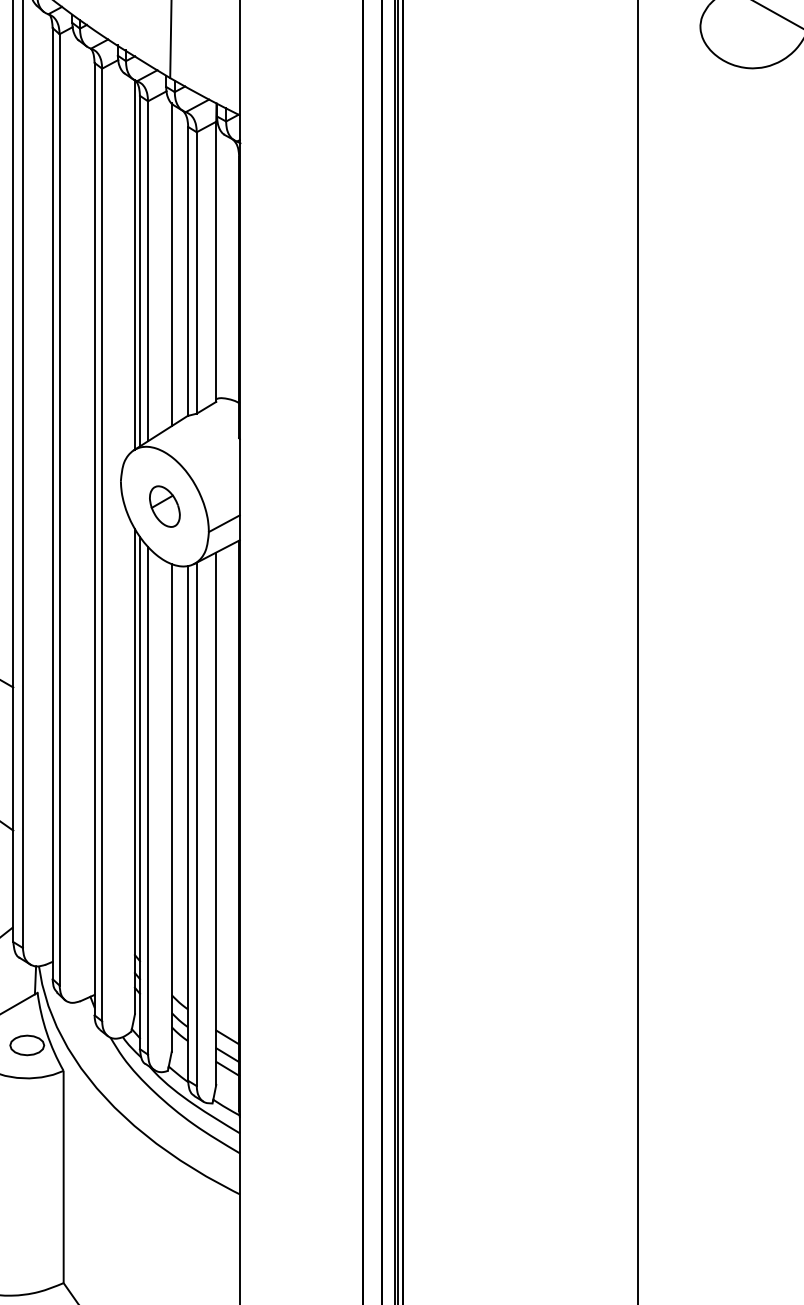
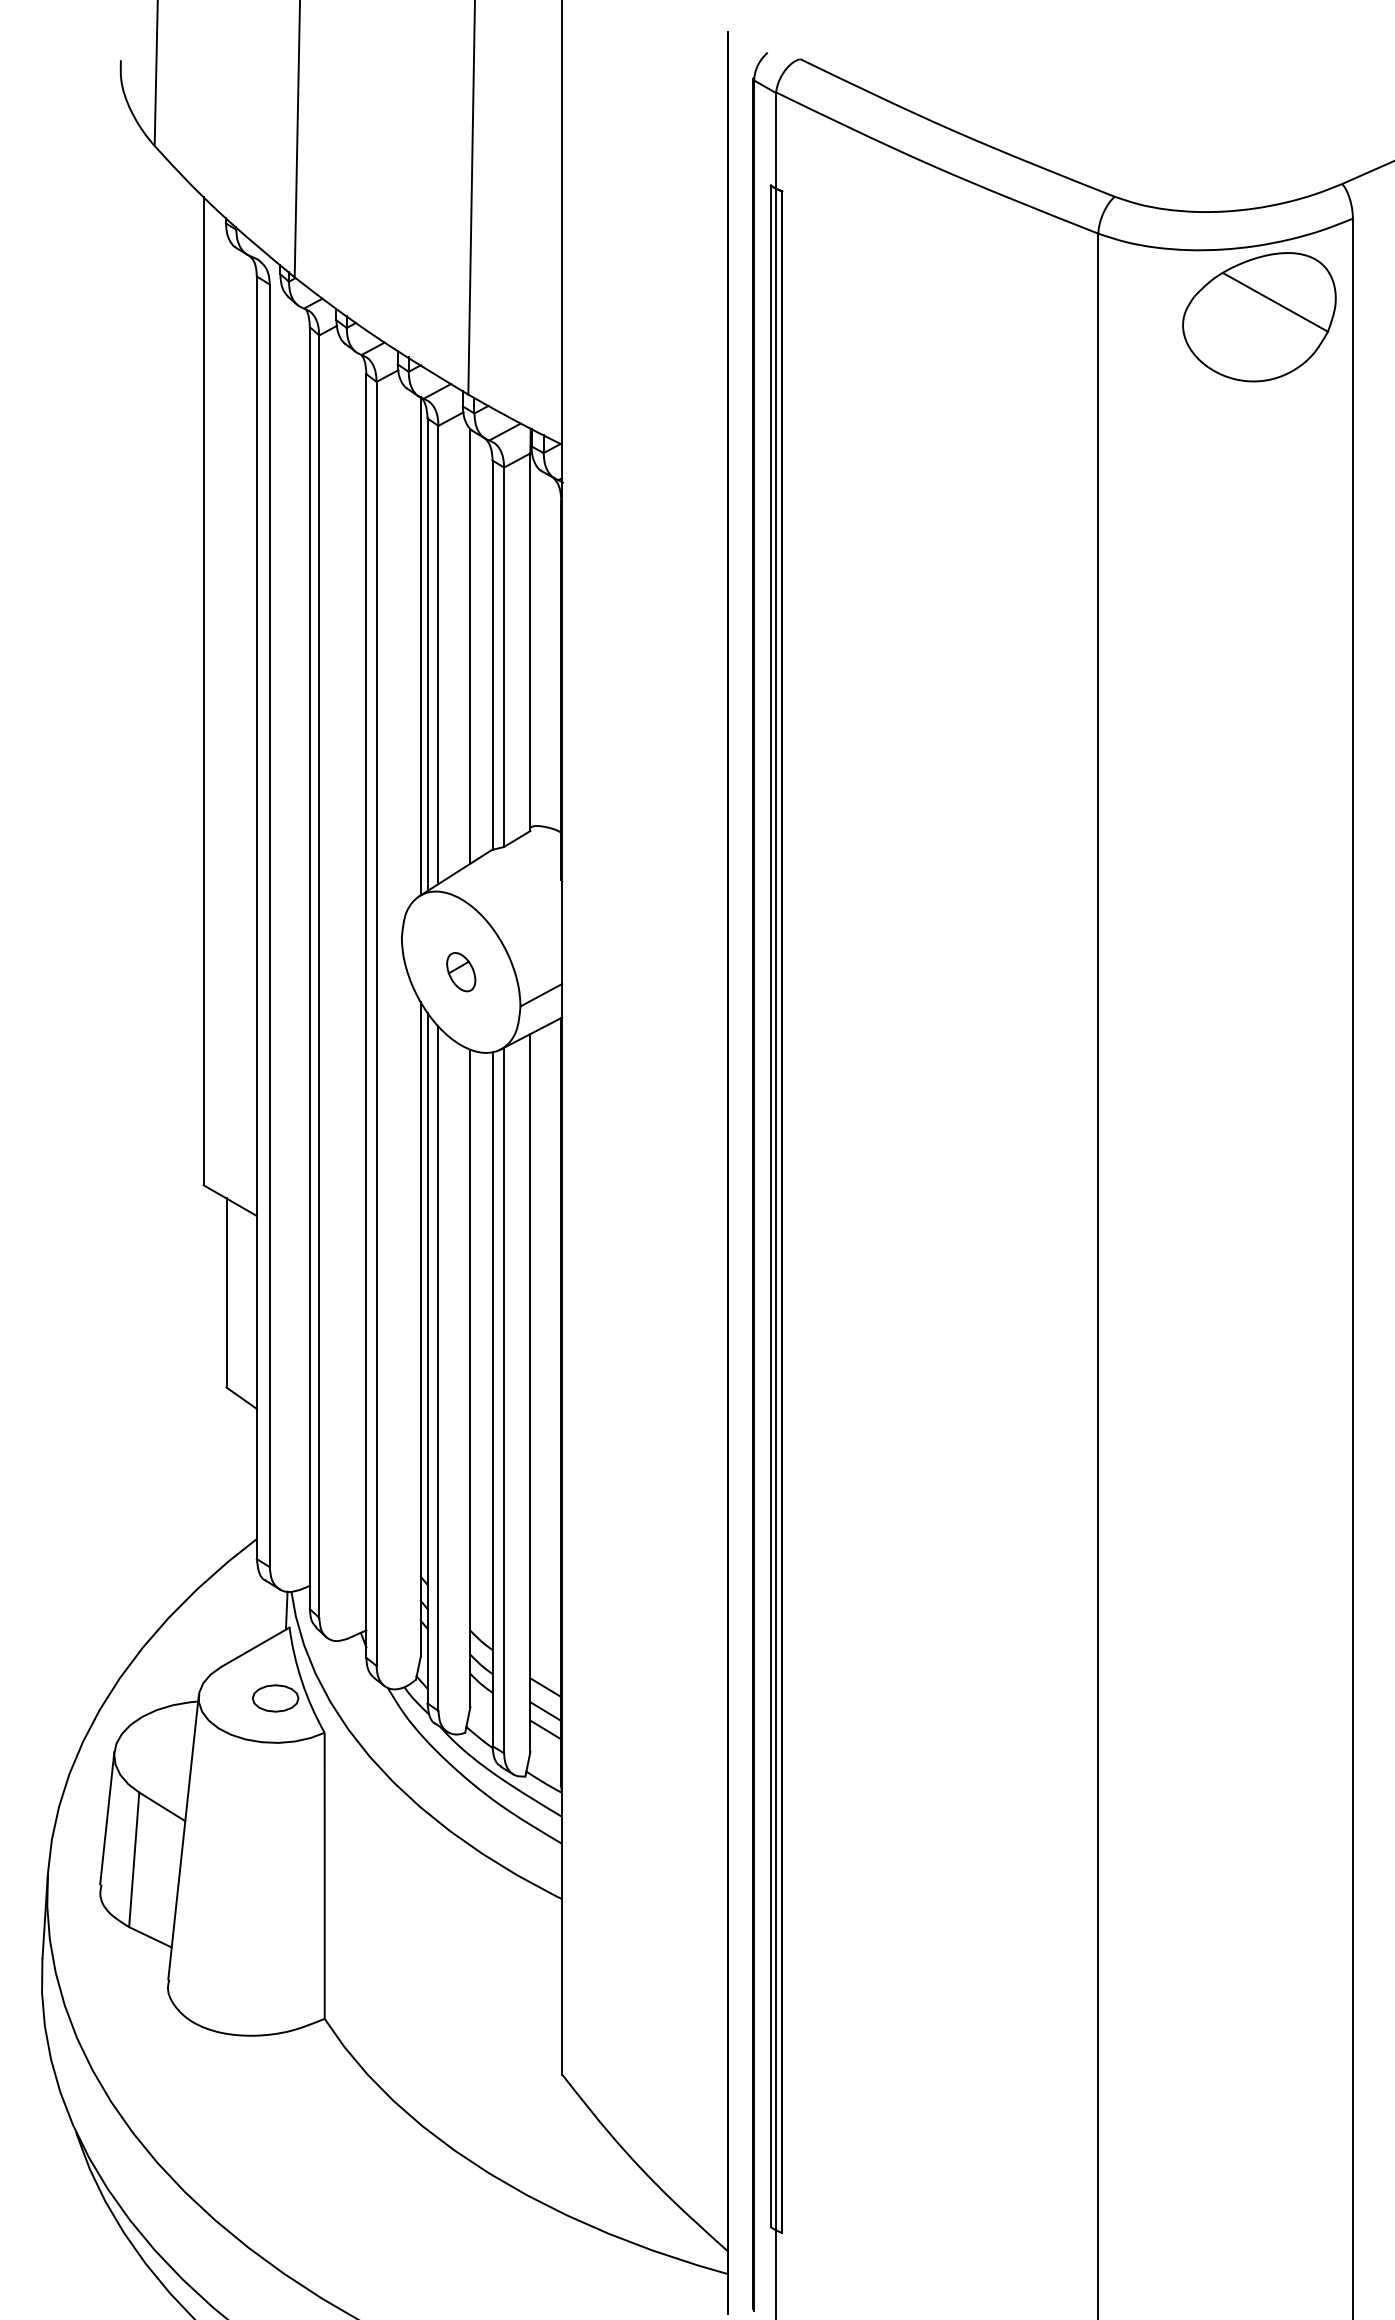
part: (165, 506) -> (461, 971), size x0.7

